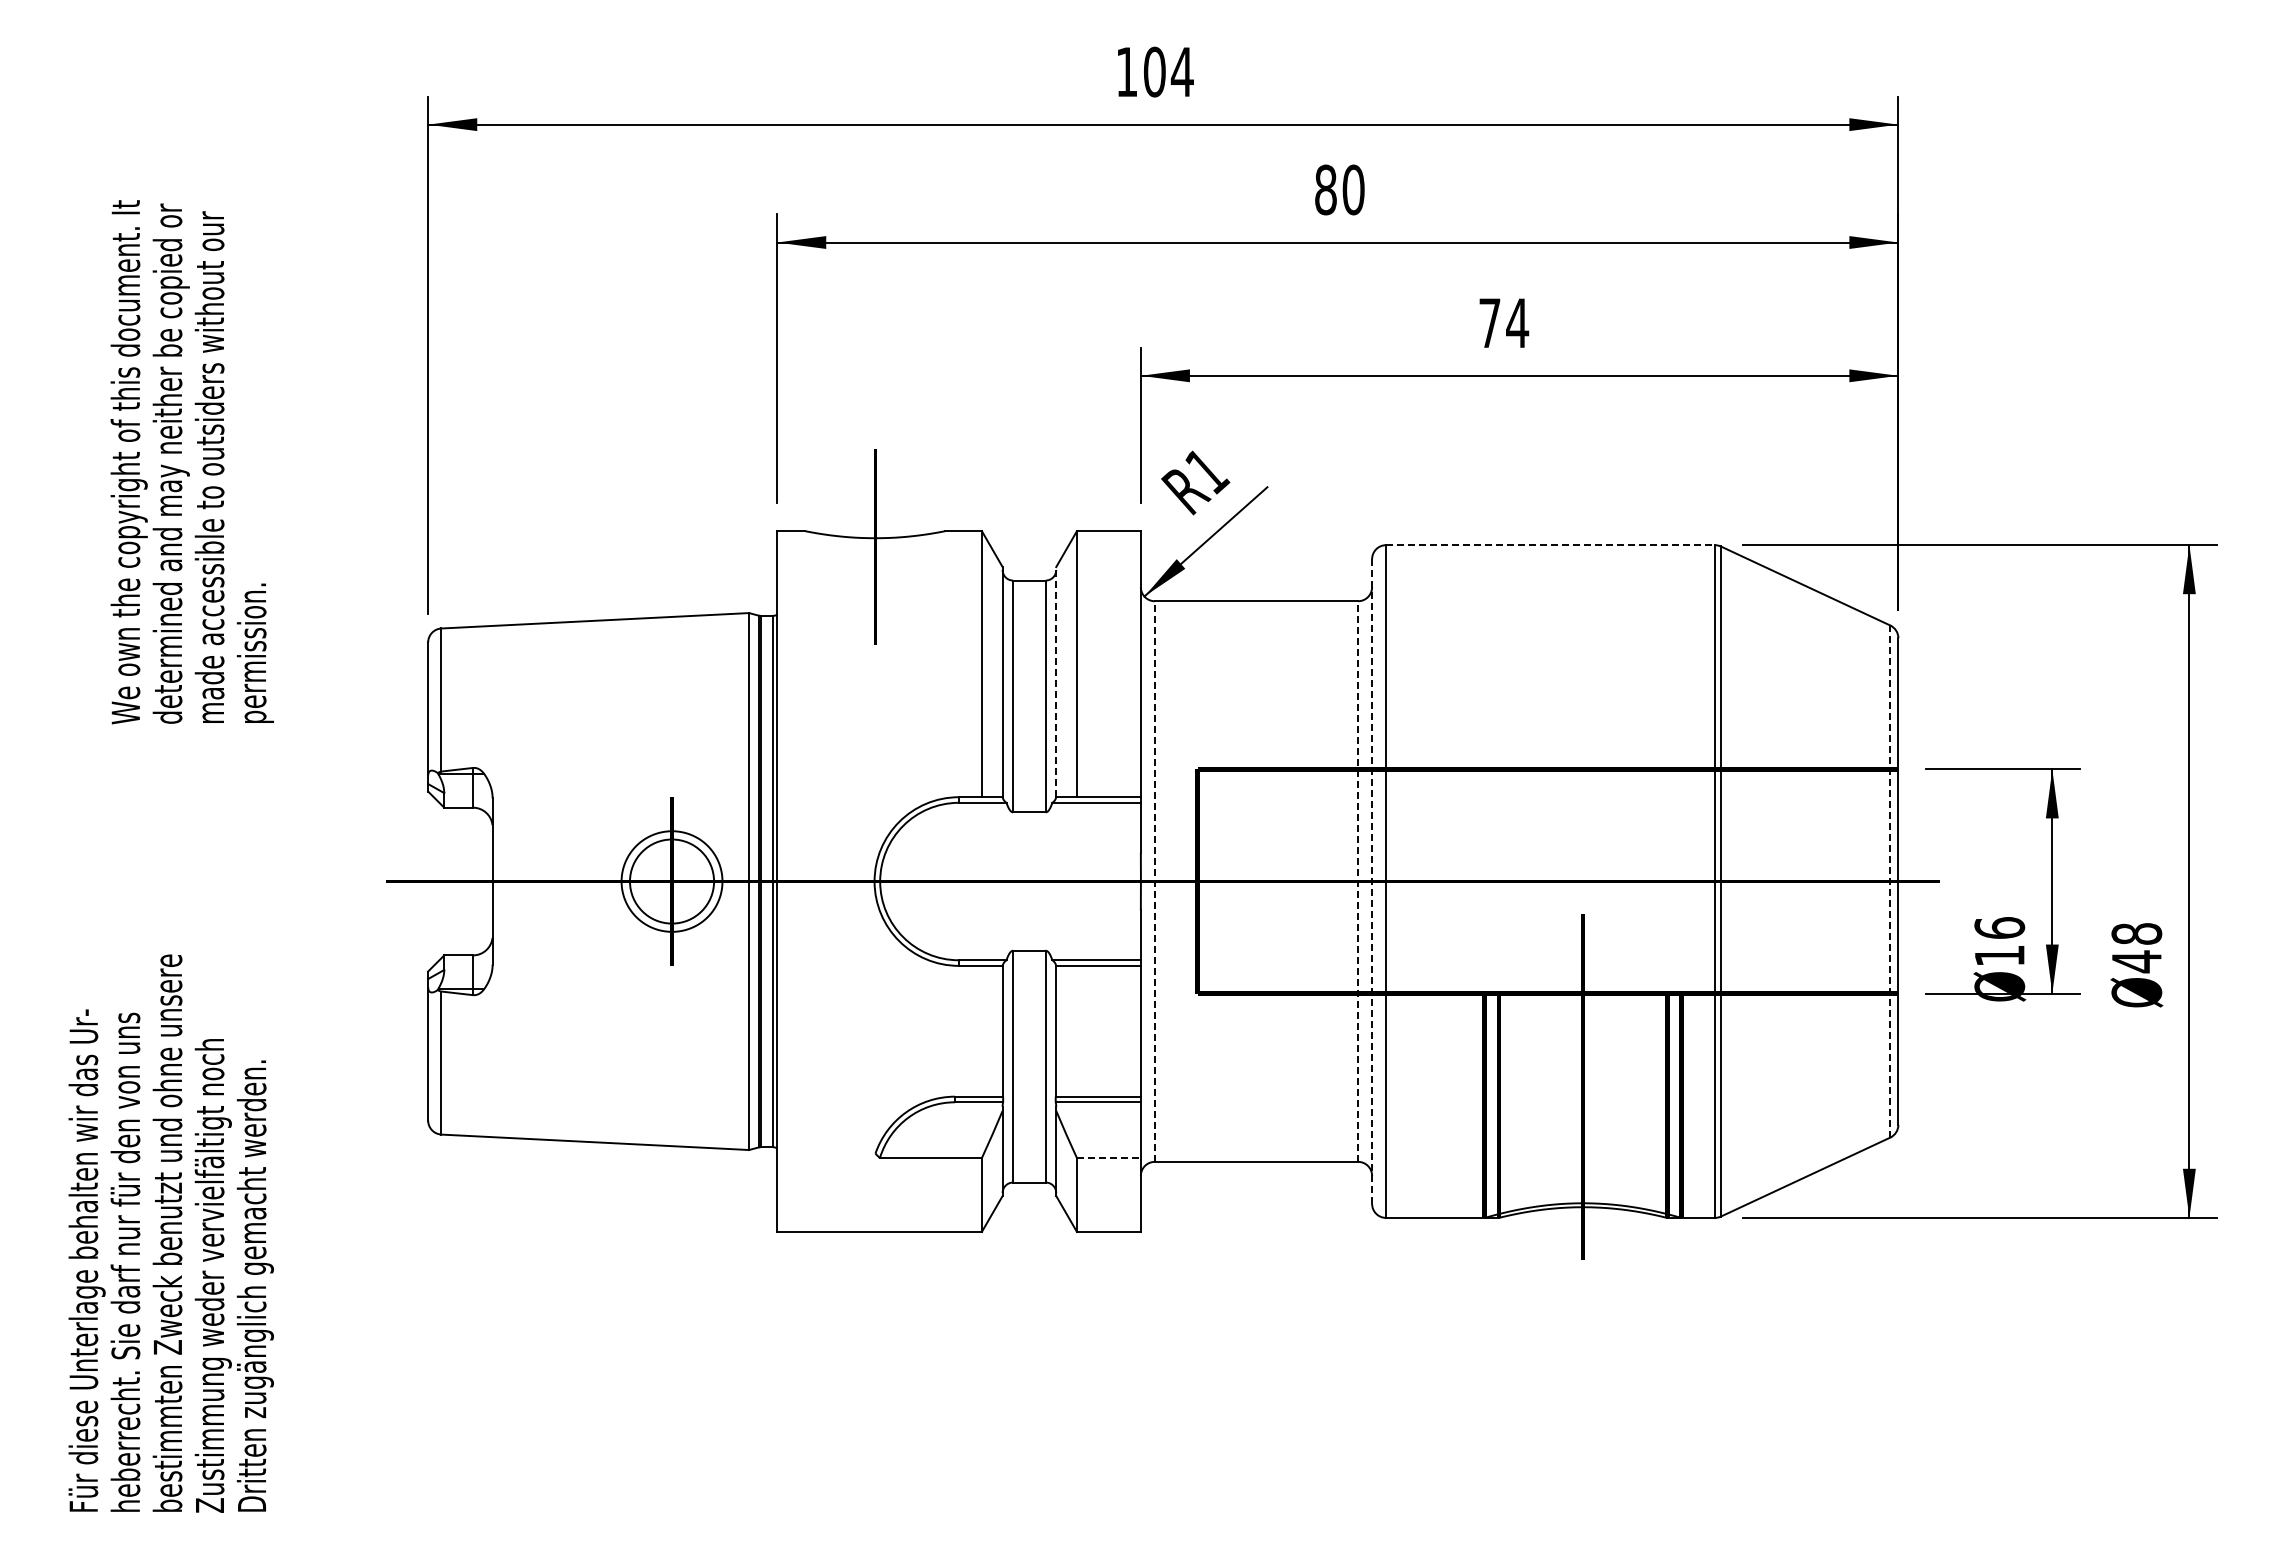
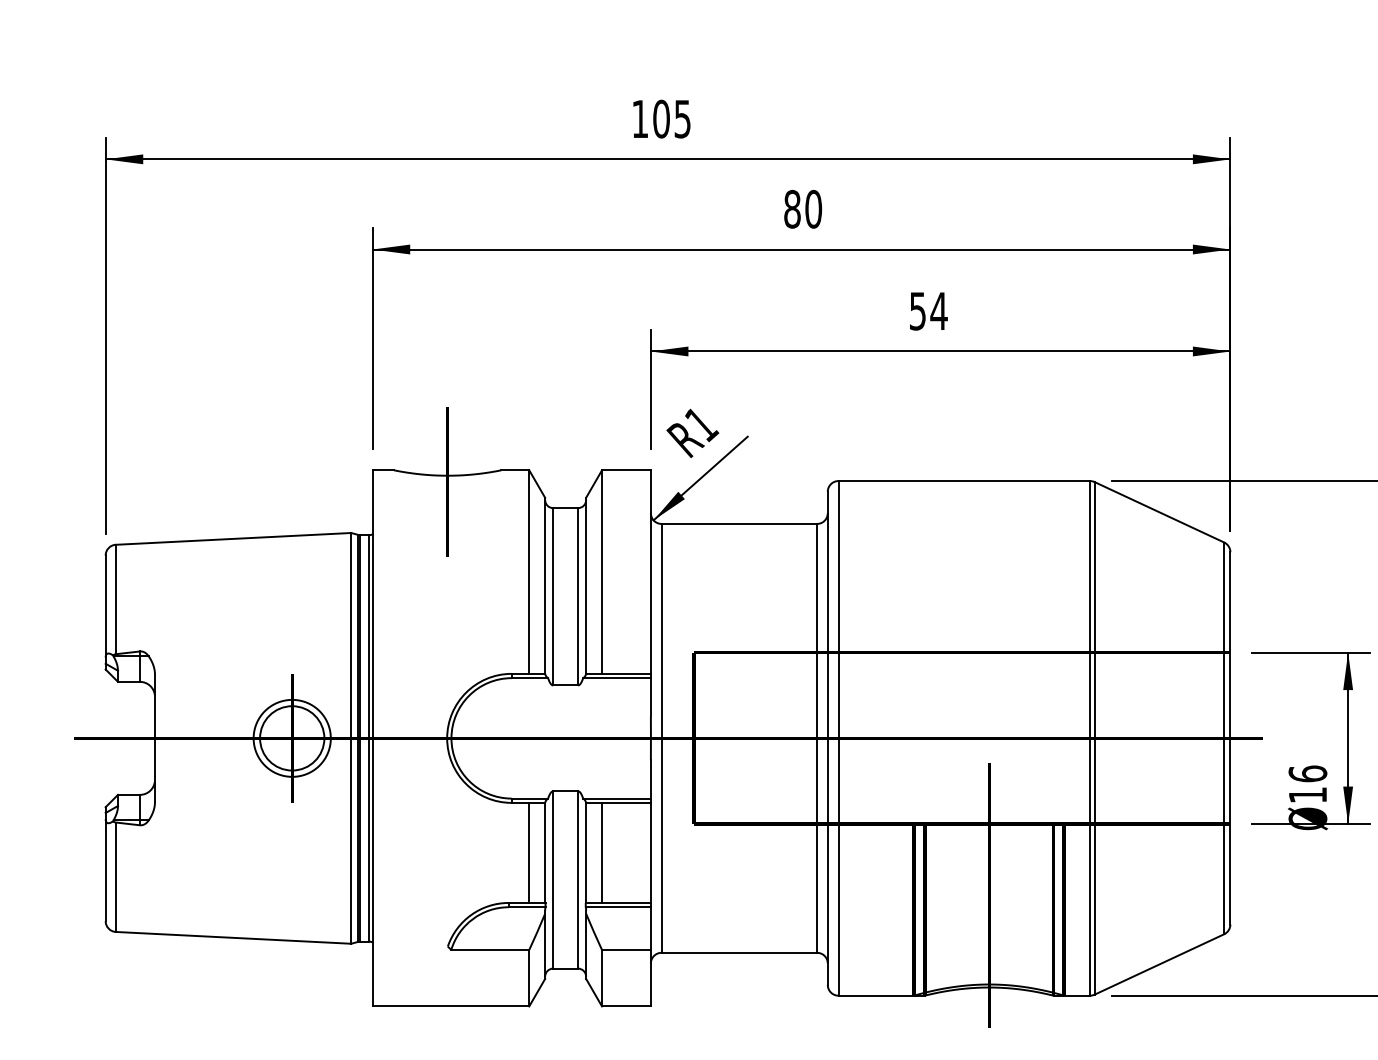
text: (1181, 72) -> (681, 119), 104 -> 105
text: (1489, 323) -> (917, 311), 74 -> 54
line: (1551, 545) -> (965, 481), dashed -> solid
line: (1056, 681) -> (586, 585), dashed -> solid
line: (1154, 881) -> (661, 738), dashed -> solid
line: (1358, 881) -> (817, 738), dashed -> solid
line: (1890, 881) -> (1224, 738), dashed -> solid
line: (1372, 882) -> (828, 739), dashed -> solid
line: (981, 1030) -> (528, 852), added
line: (1076, 1030) -> (601, 852), added
line: (1108, 1158) -> (626, 950), dashed -> solid

